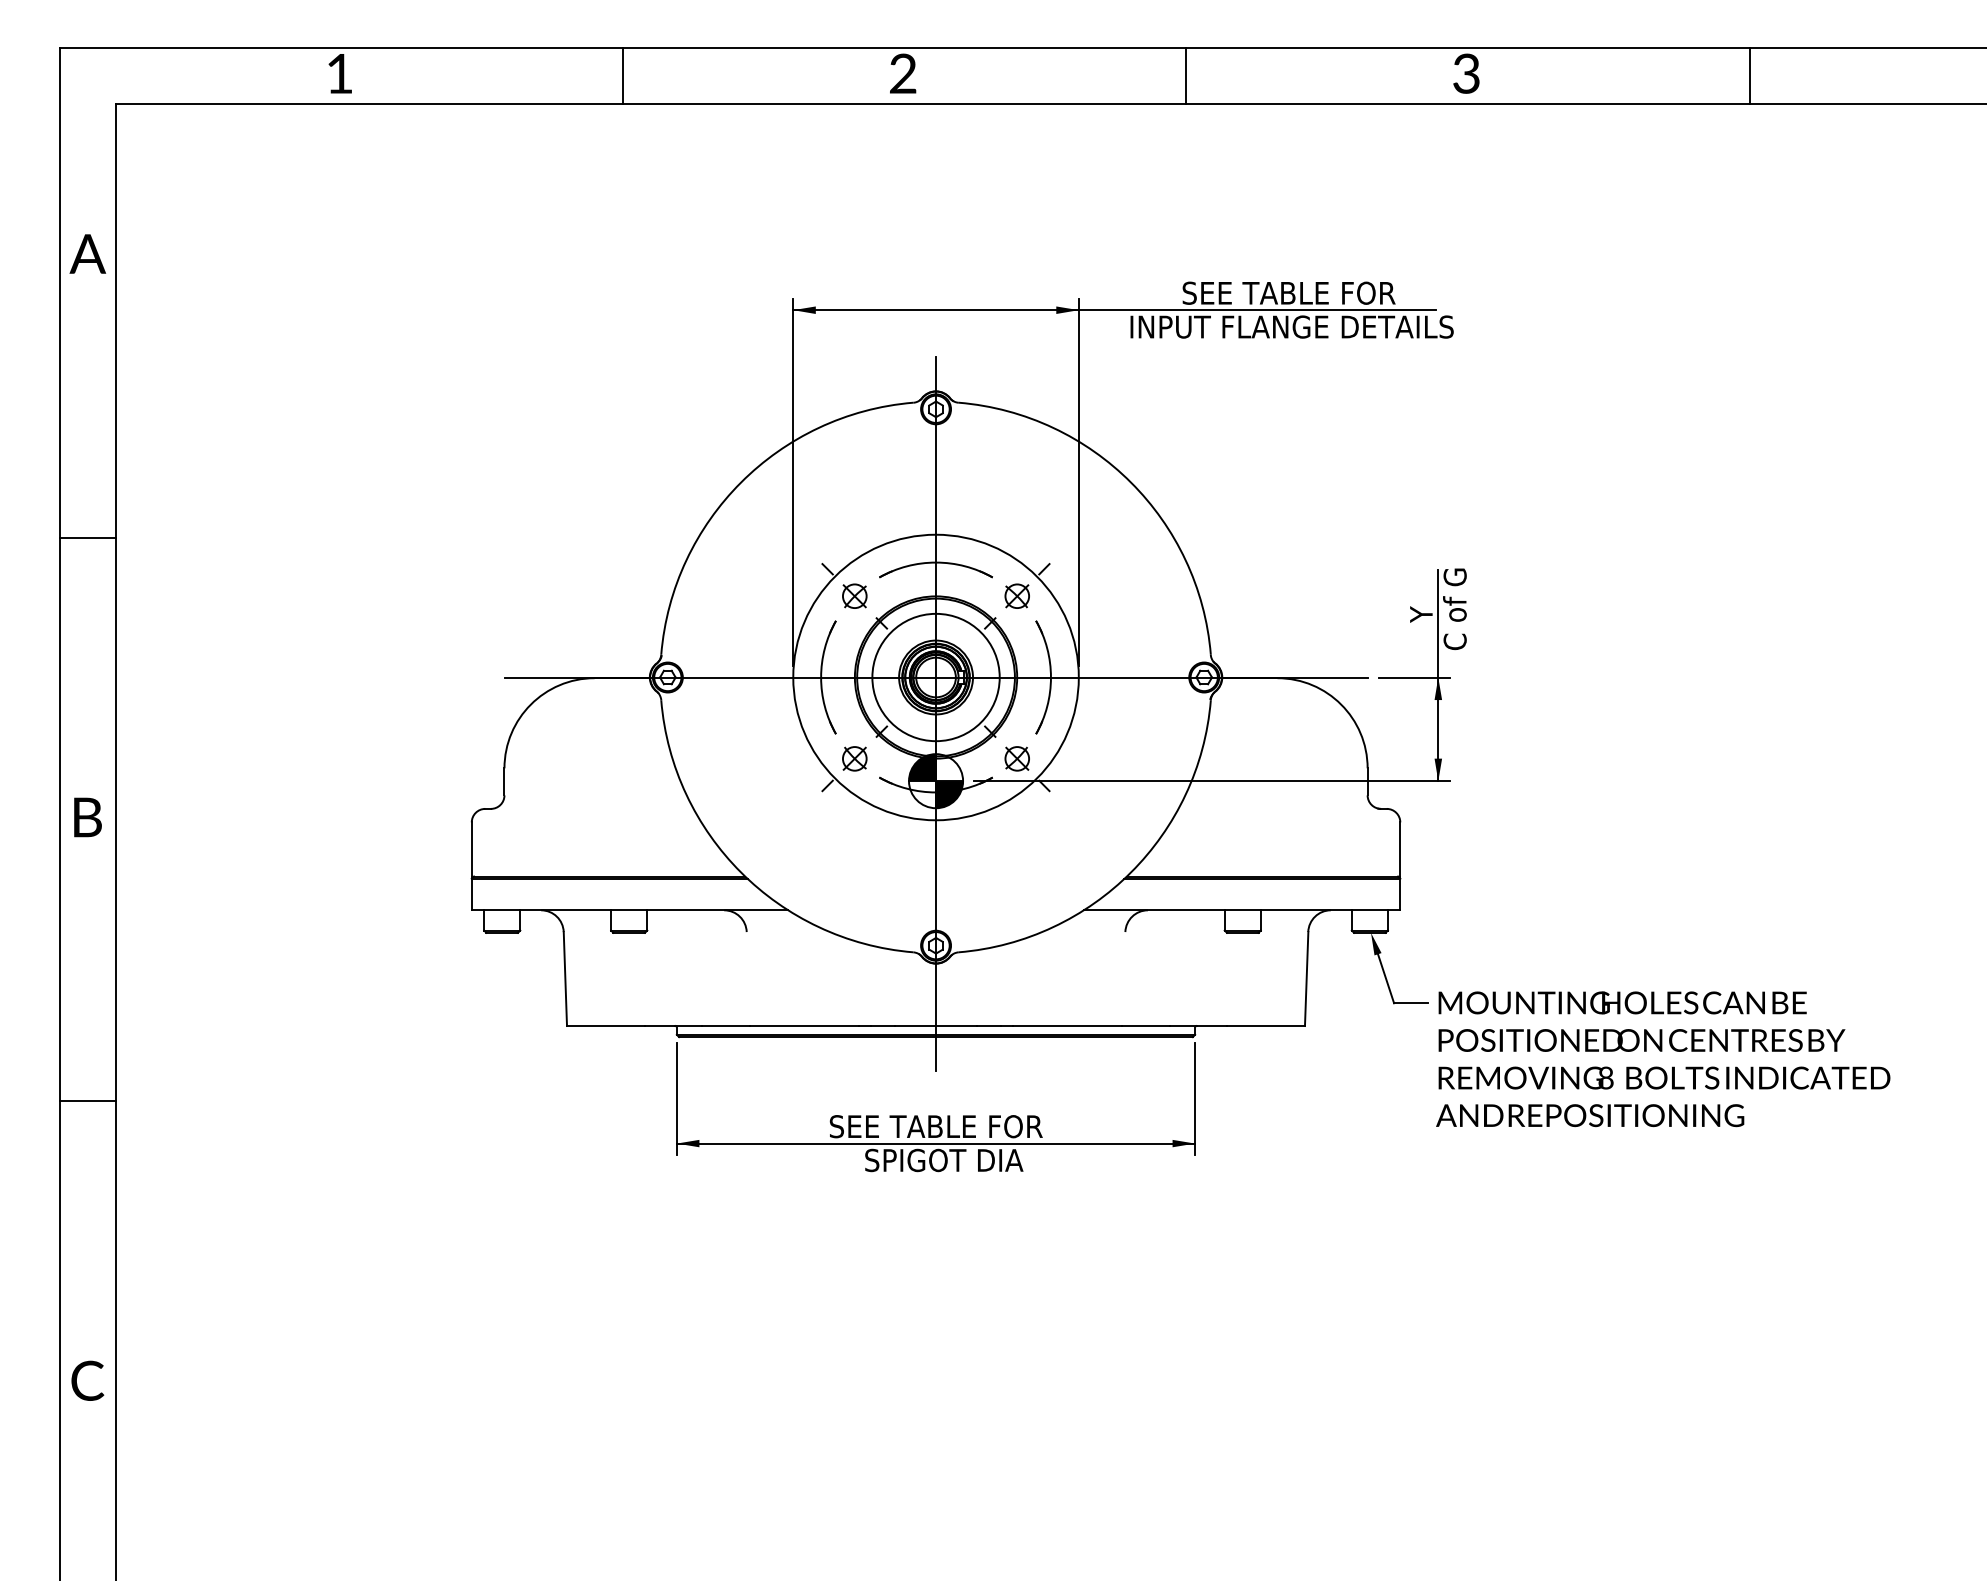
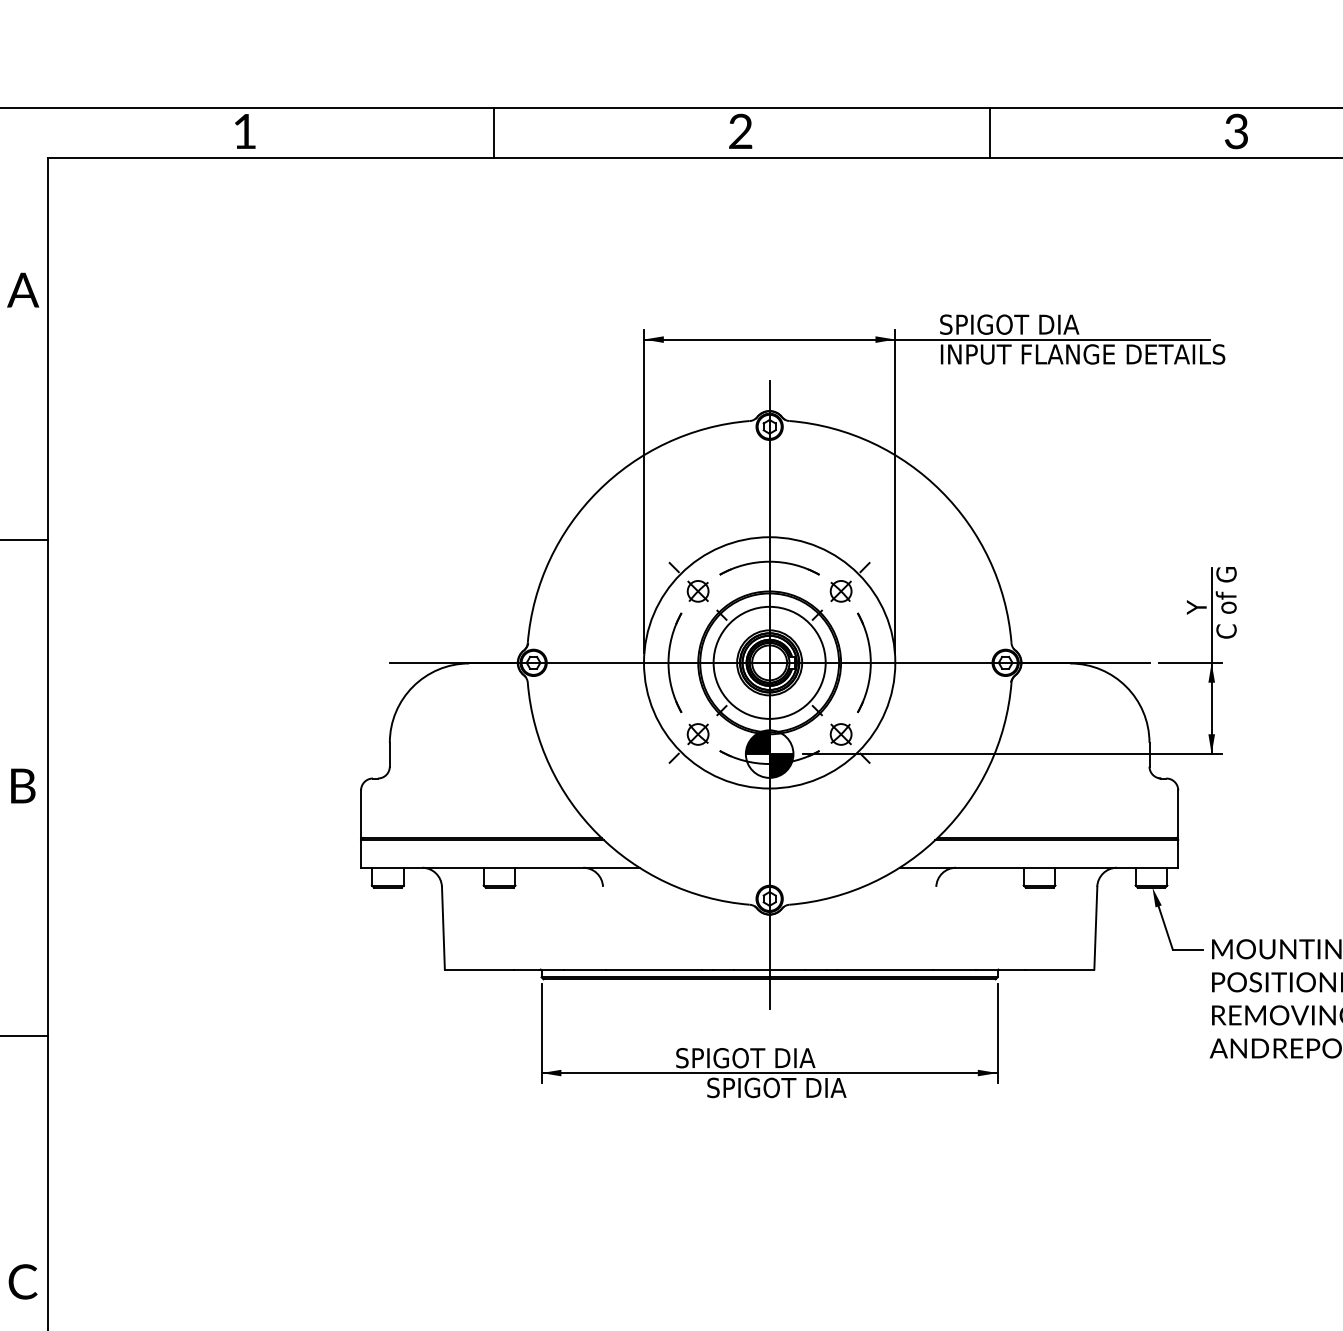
text: (1262, 292) -> (1056, 324), SEE TABLE FOR -> SPIGOT DIA
text: (946, 1126) -> (778, 1058), SEE TABLE FOR -> SPIGOT DIA

